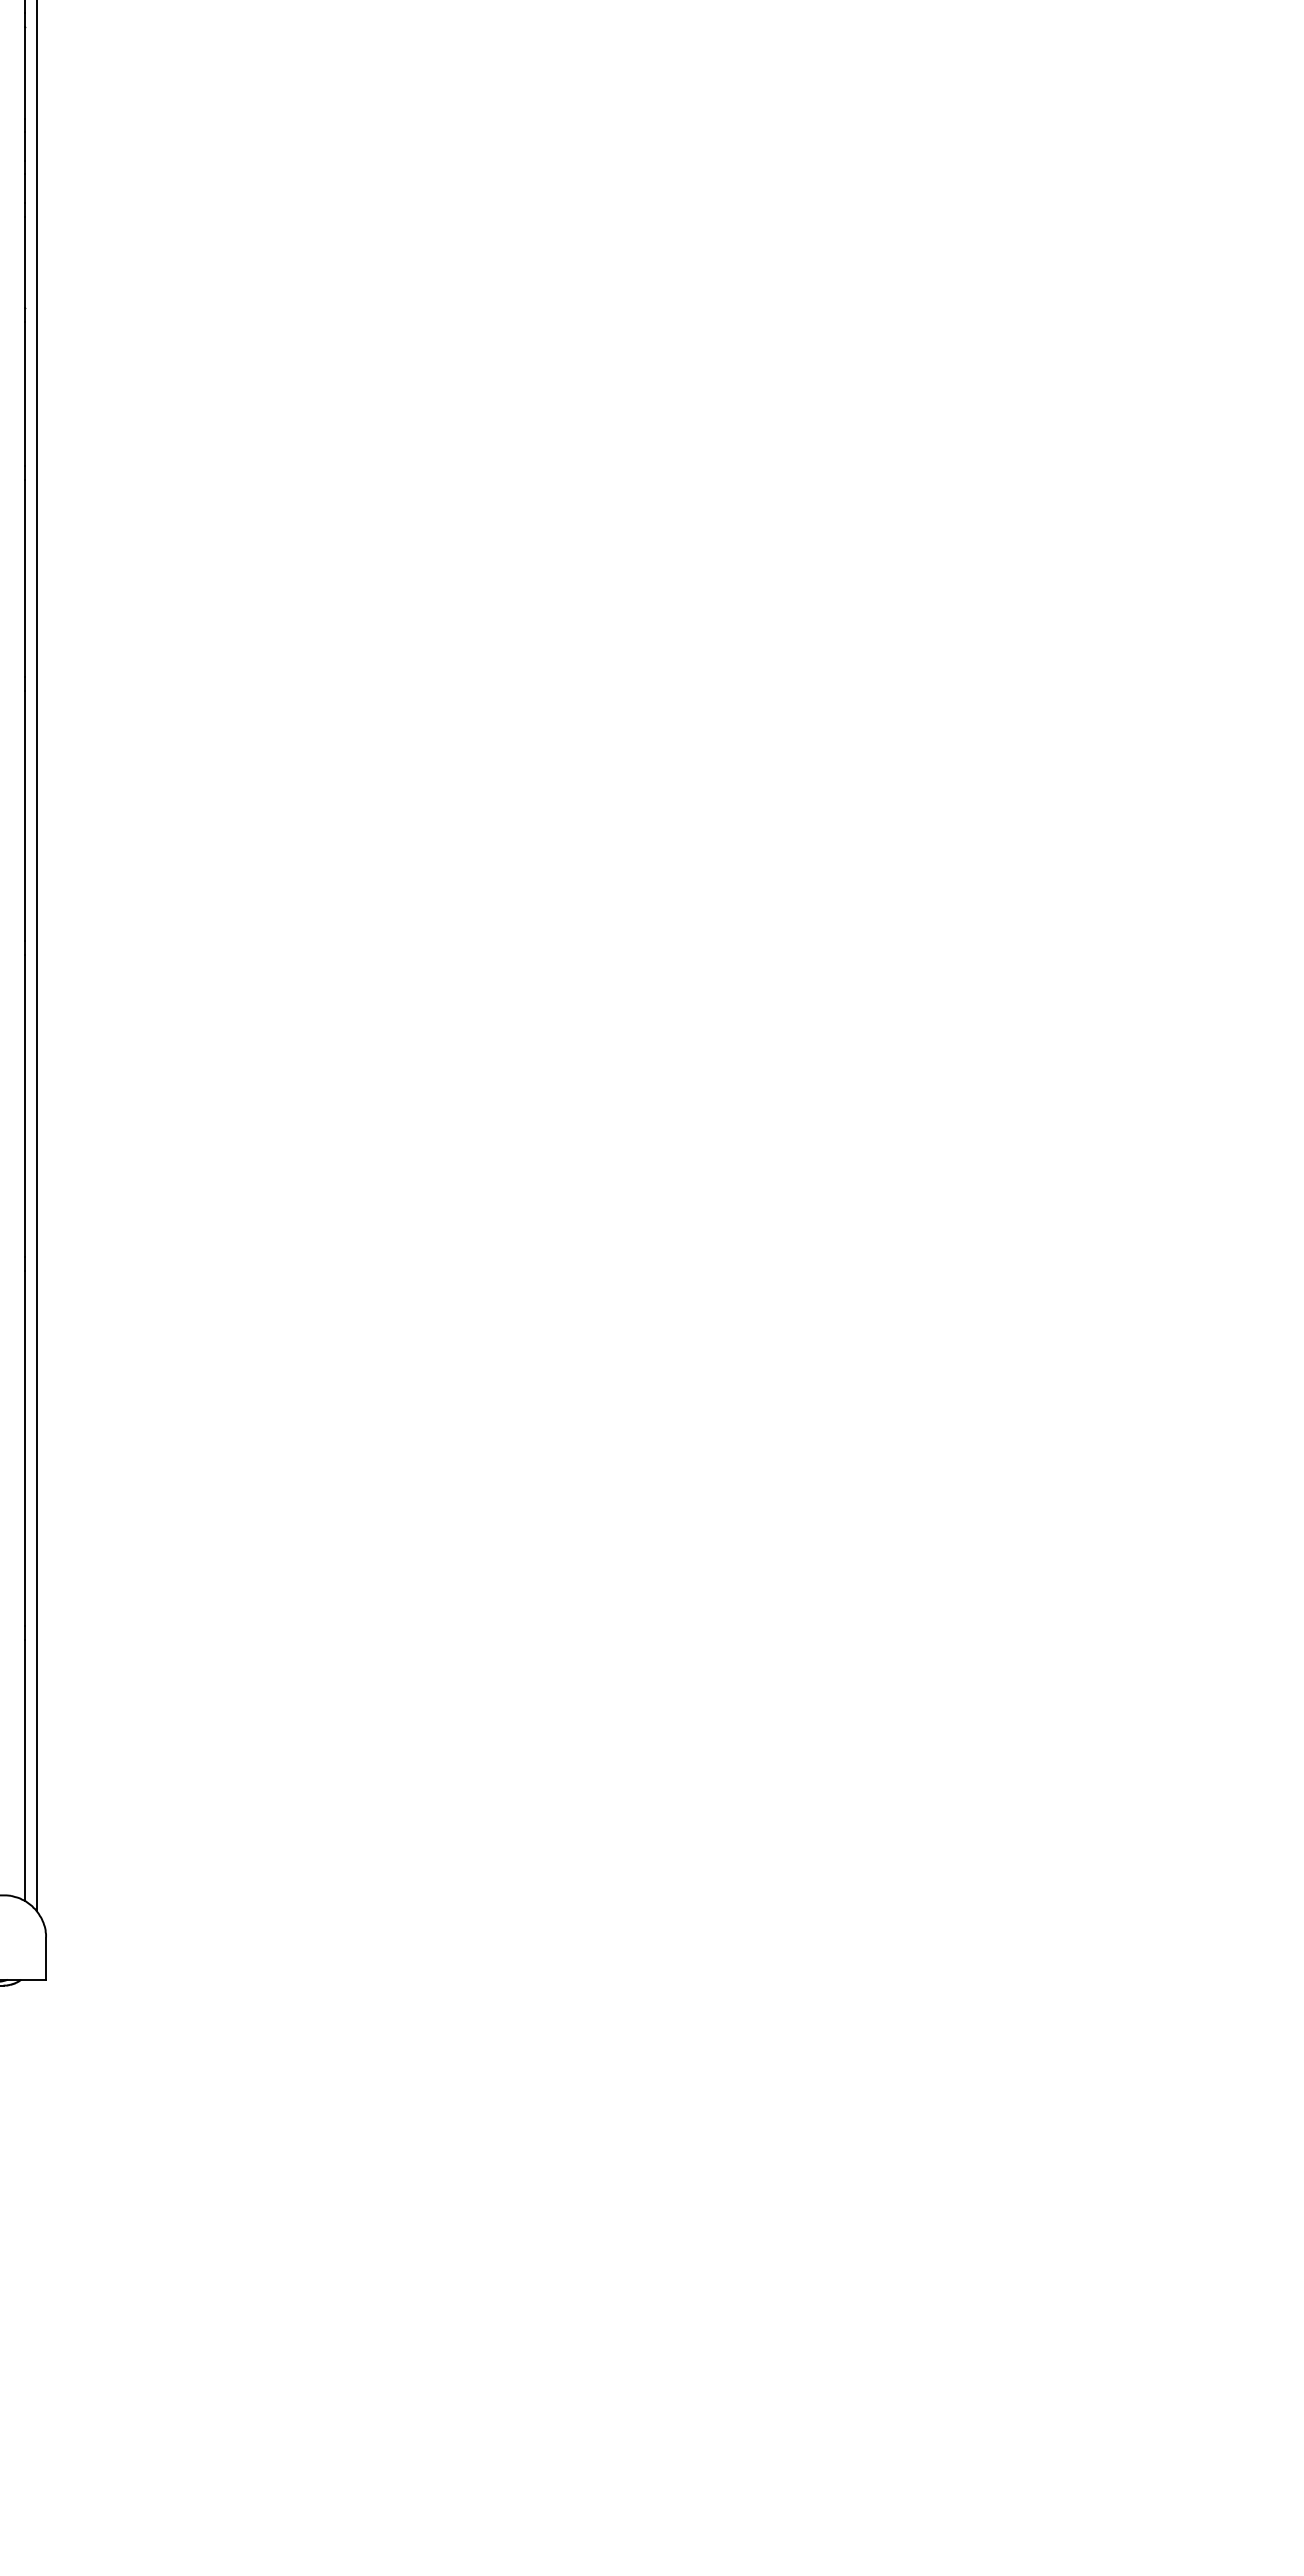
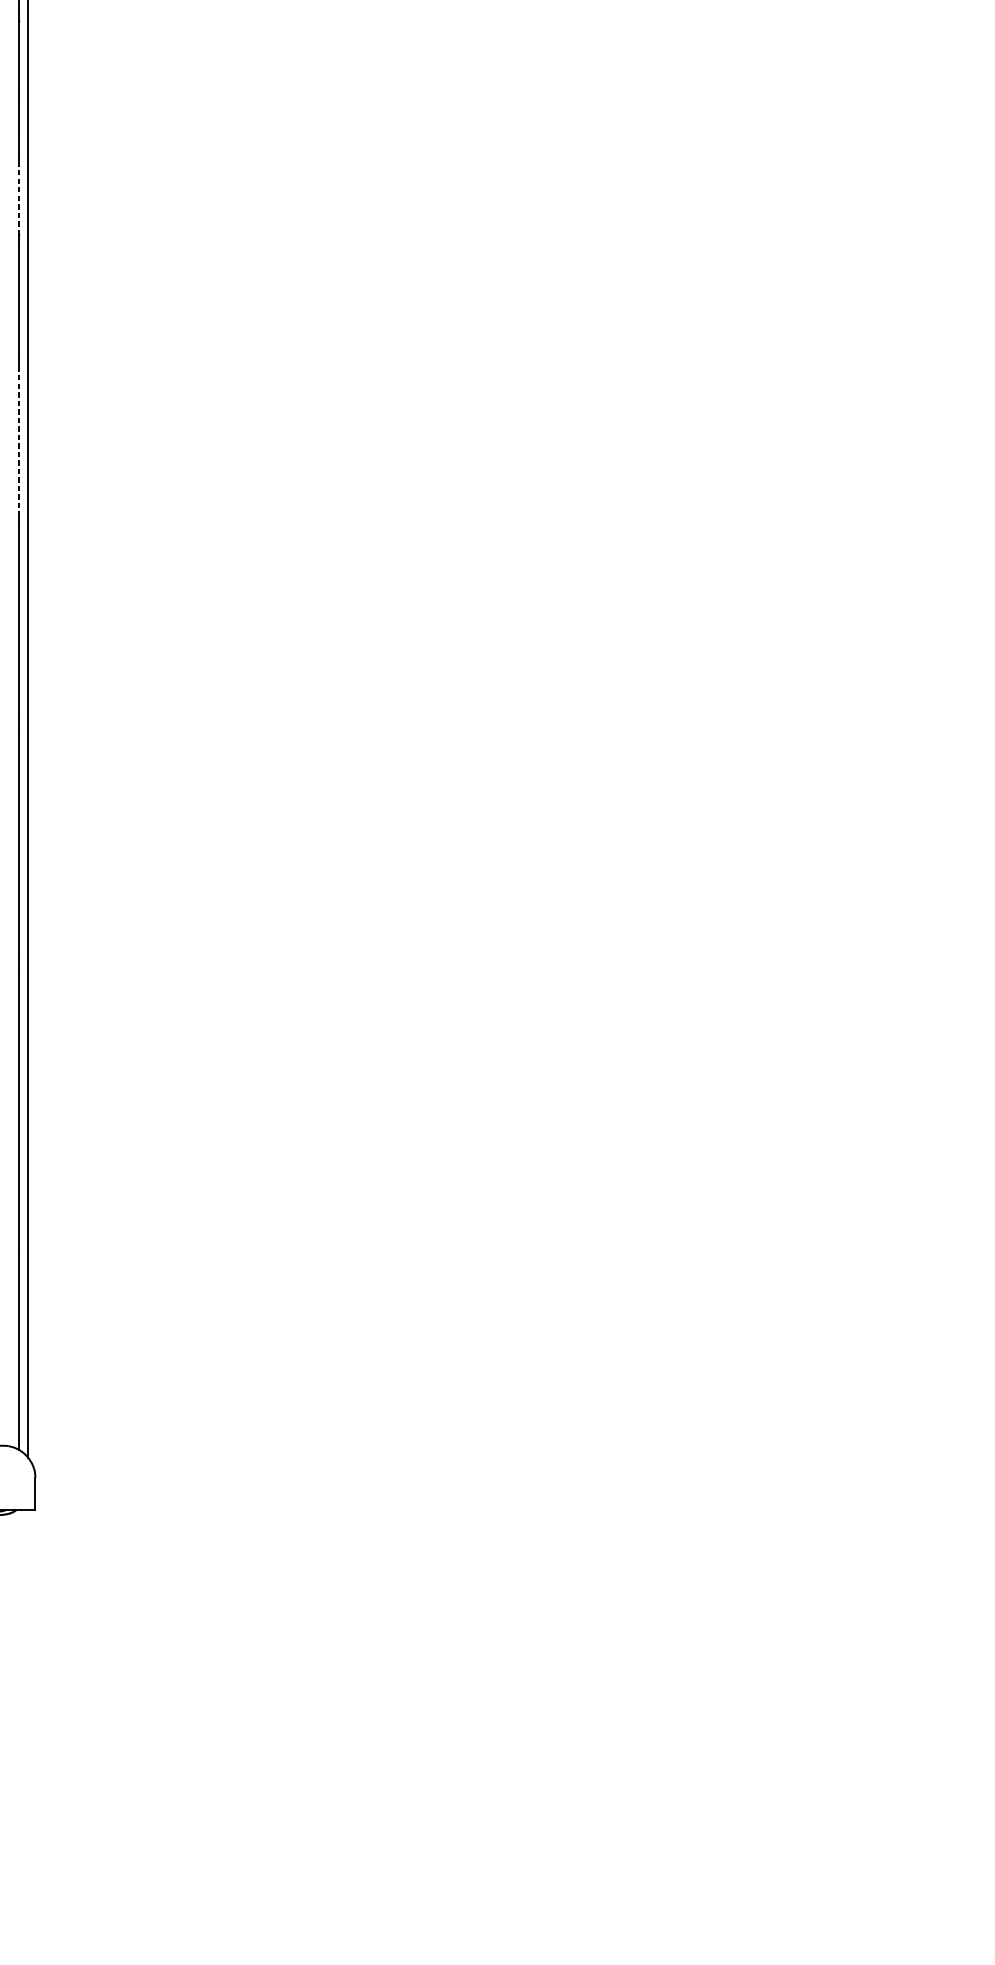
line: (24, 262) -> (18, 200), solid -> dashed
line: (24, 578) -> (18, 441), solid -> dashed

